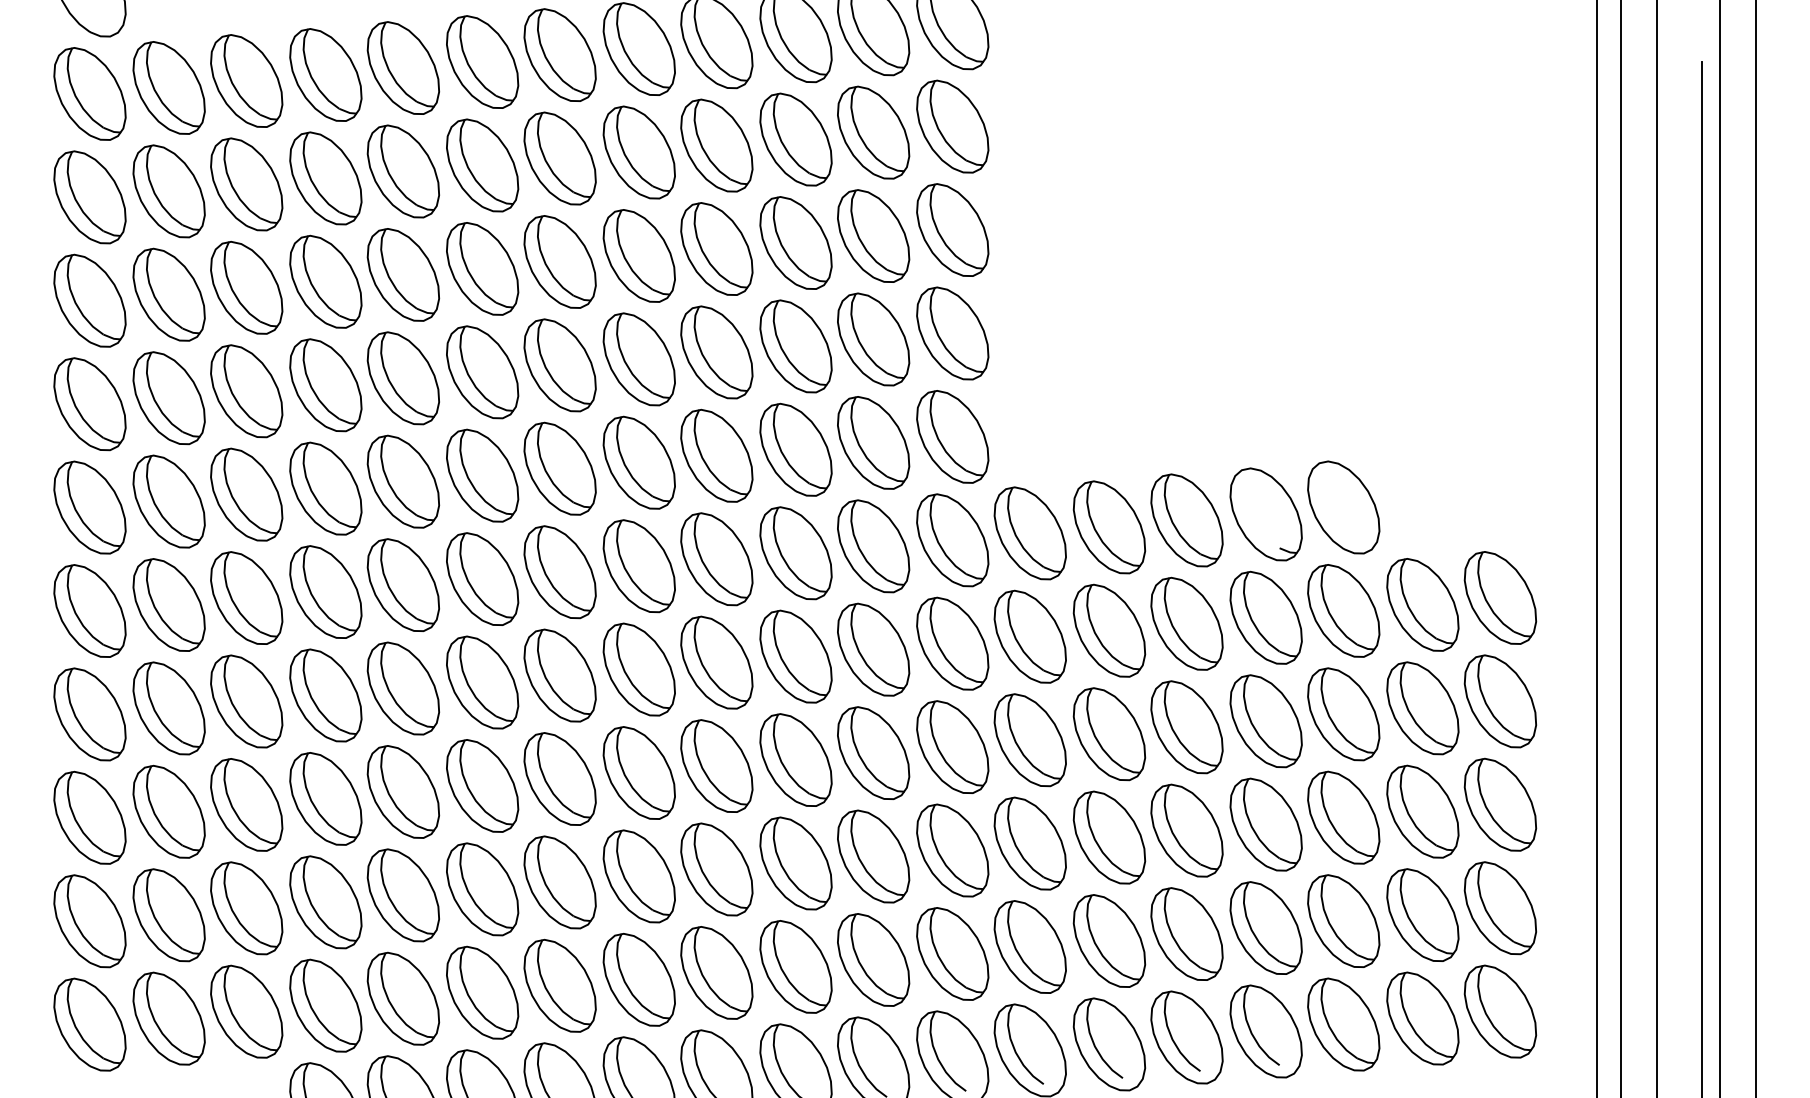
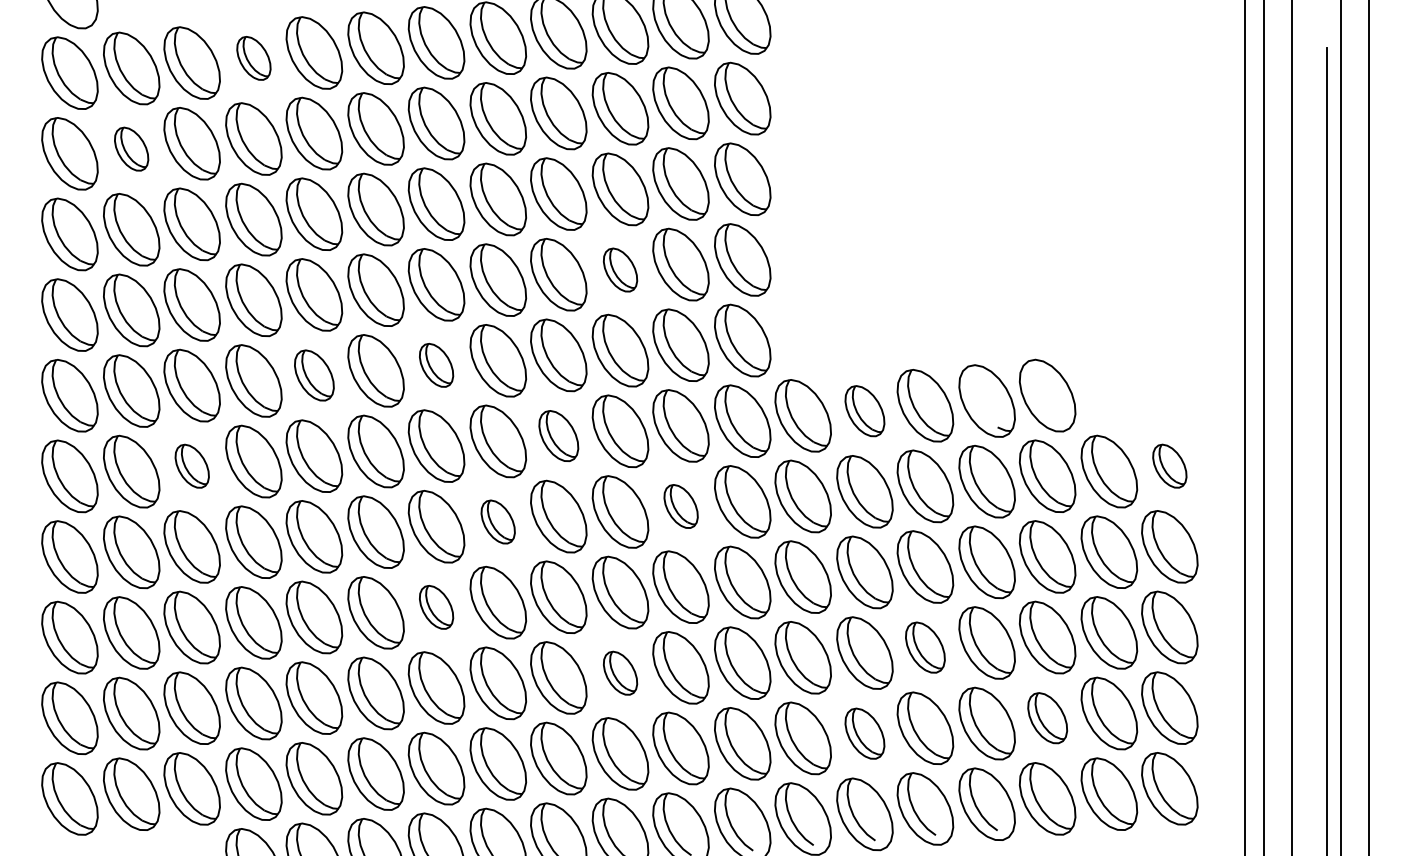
part: (325, 74) -> (253, 57), size x0.6
part: (168, 191) -> (131, 149), size x0.6
part: (795, 346) -> (620, 270), size x0.6
part: (559, 468) -> (436, 365), size x0.6
part: (403, 481) -> (314, 375), size x0.7
part: (1109, 527) -> (864, 411), size x0.7
part: (716, 559) -> (558, 436), size x0.7
part: (246, 597) -> (192, 465), size x0.6
part: (1500, 597) -> (1169, 465), size x0.6
part: (873, 649) -> (680, 506), size x0.6
part: (638, 669) -> (497, 521), size x0.6
part: (559, 778) -> (436, 606), size x0.6
part: (1186, 830) -> (925, 647), size x0.7
part: (795, 863) -> (620, 673), size x0.6
part: (1343, 920) -> (1047, 717), size x0.7
part: (1109, 940) -> (864, 733), size x0.7

